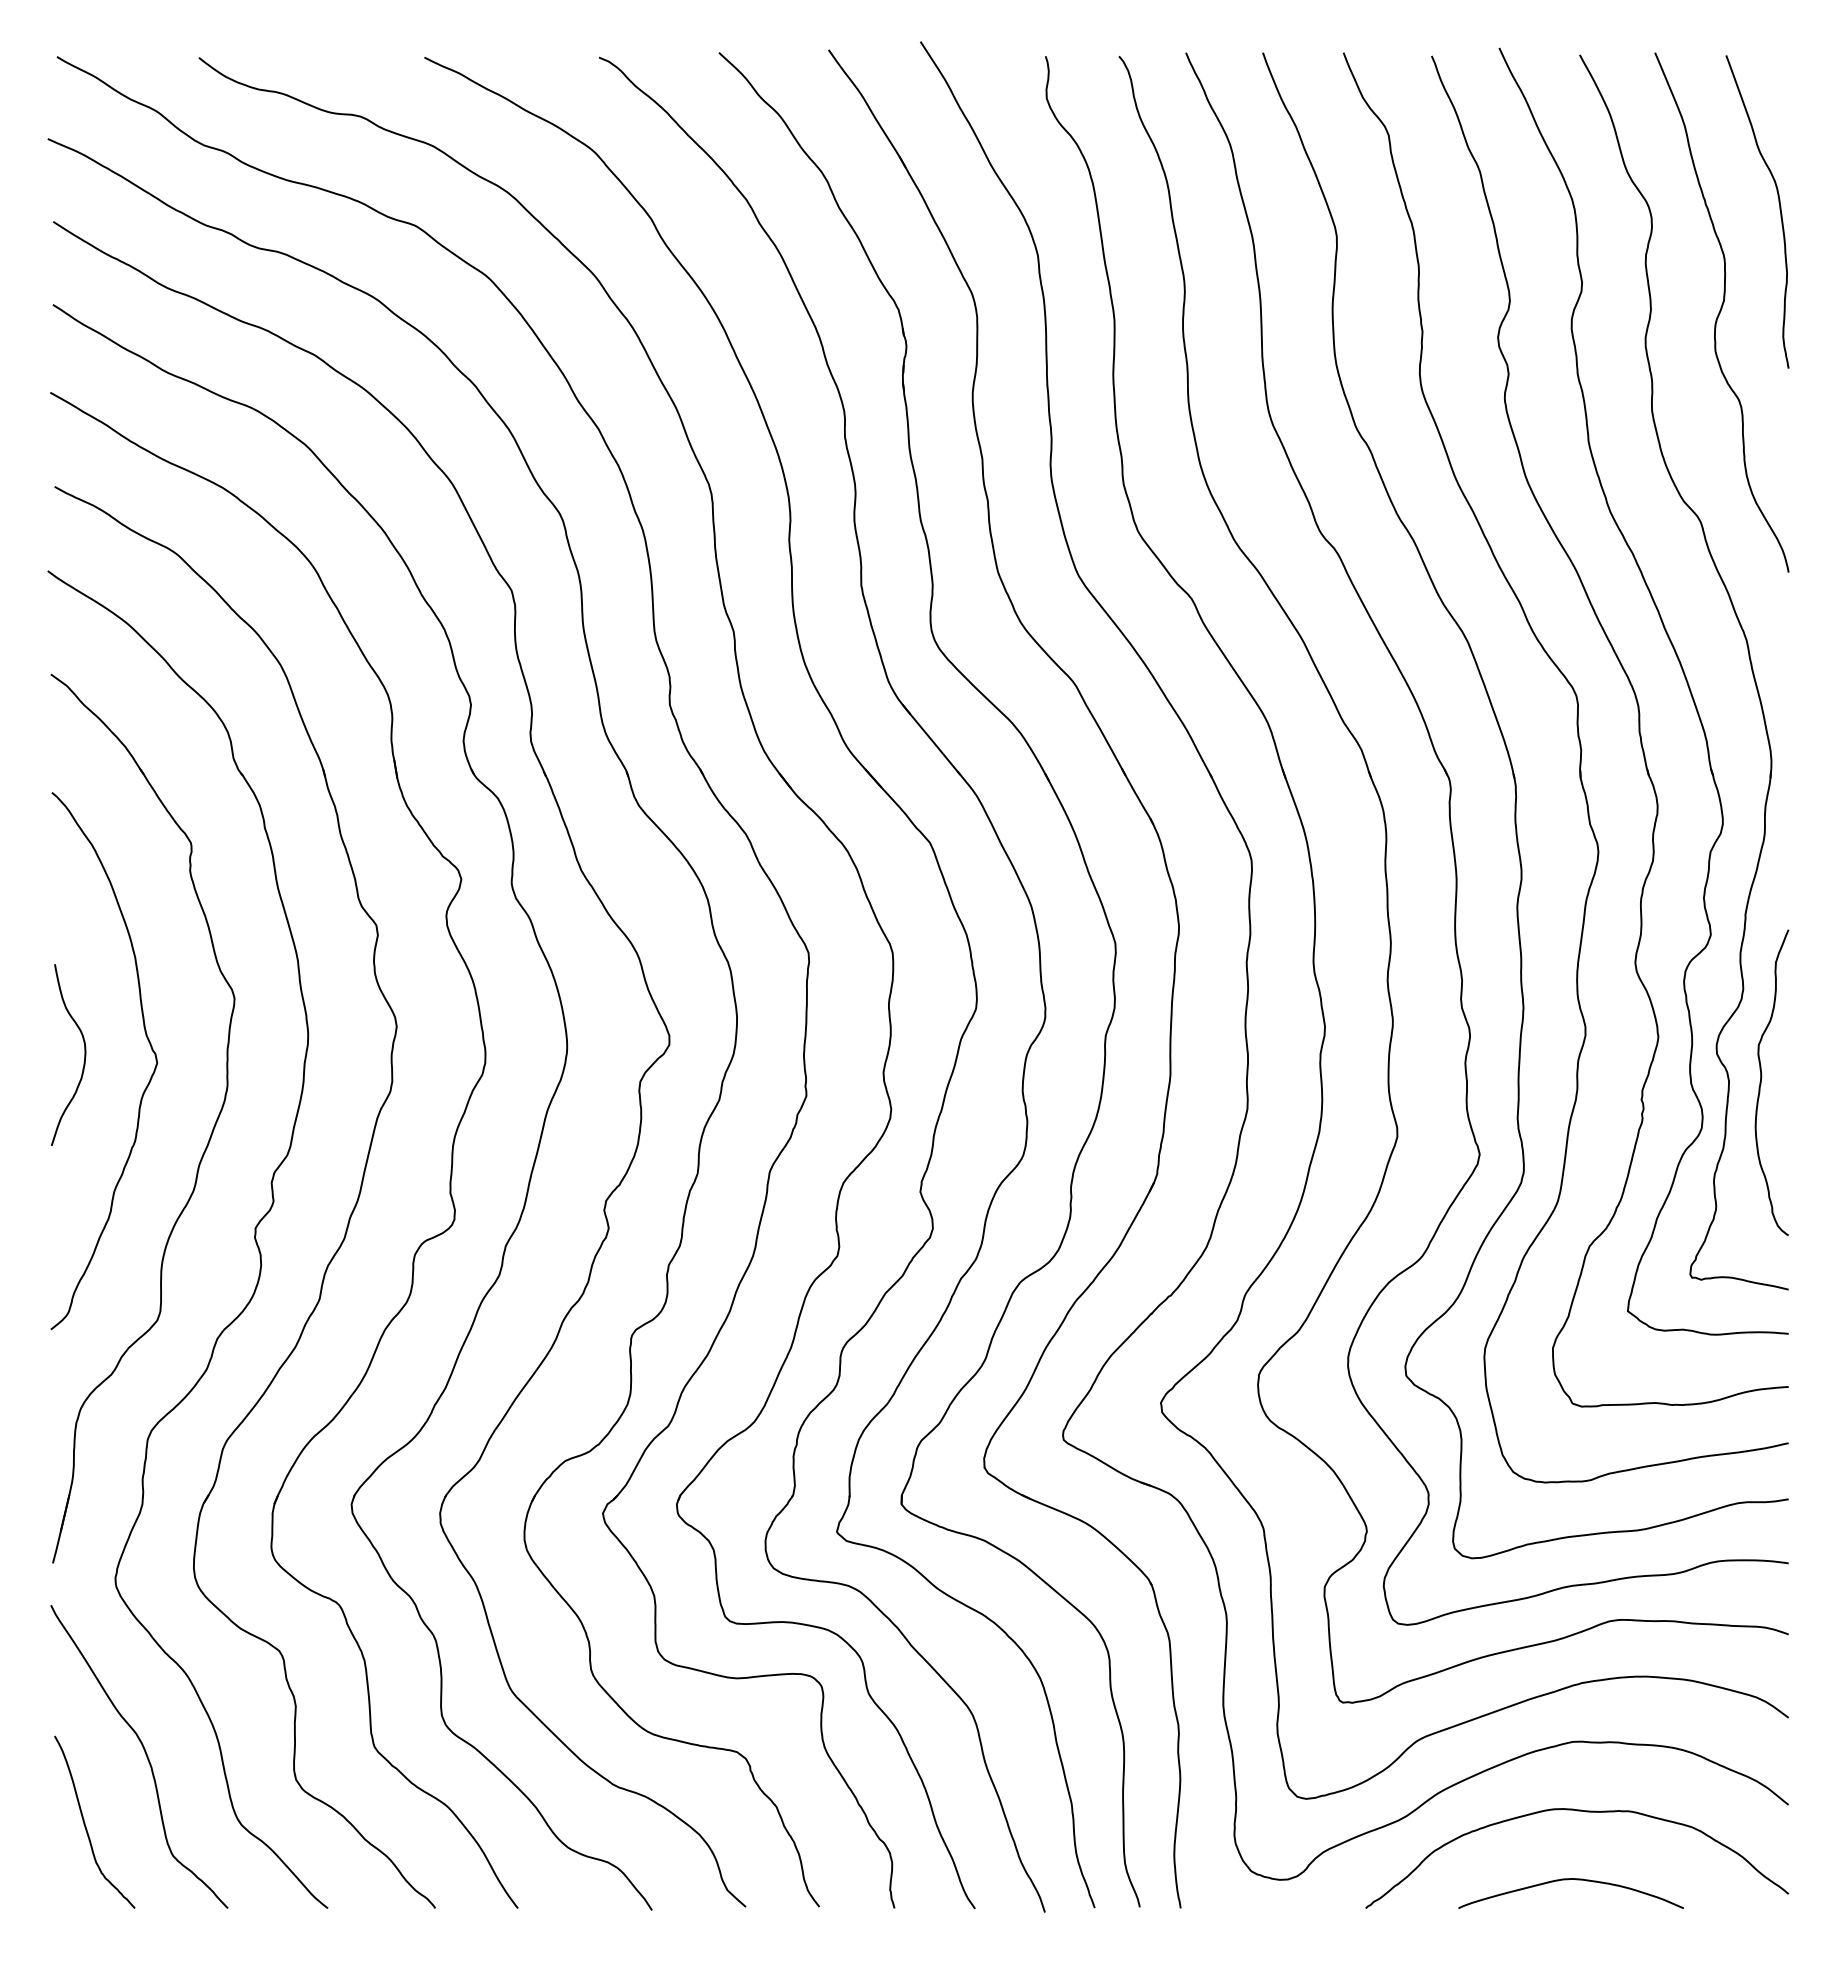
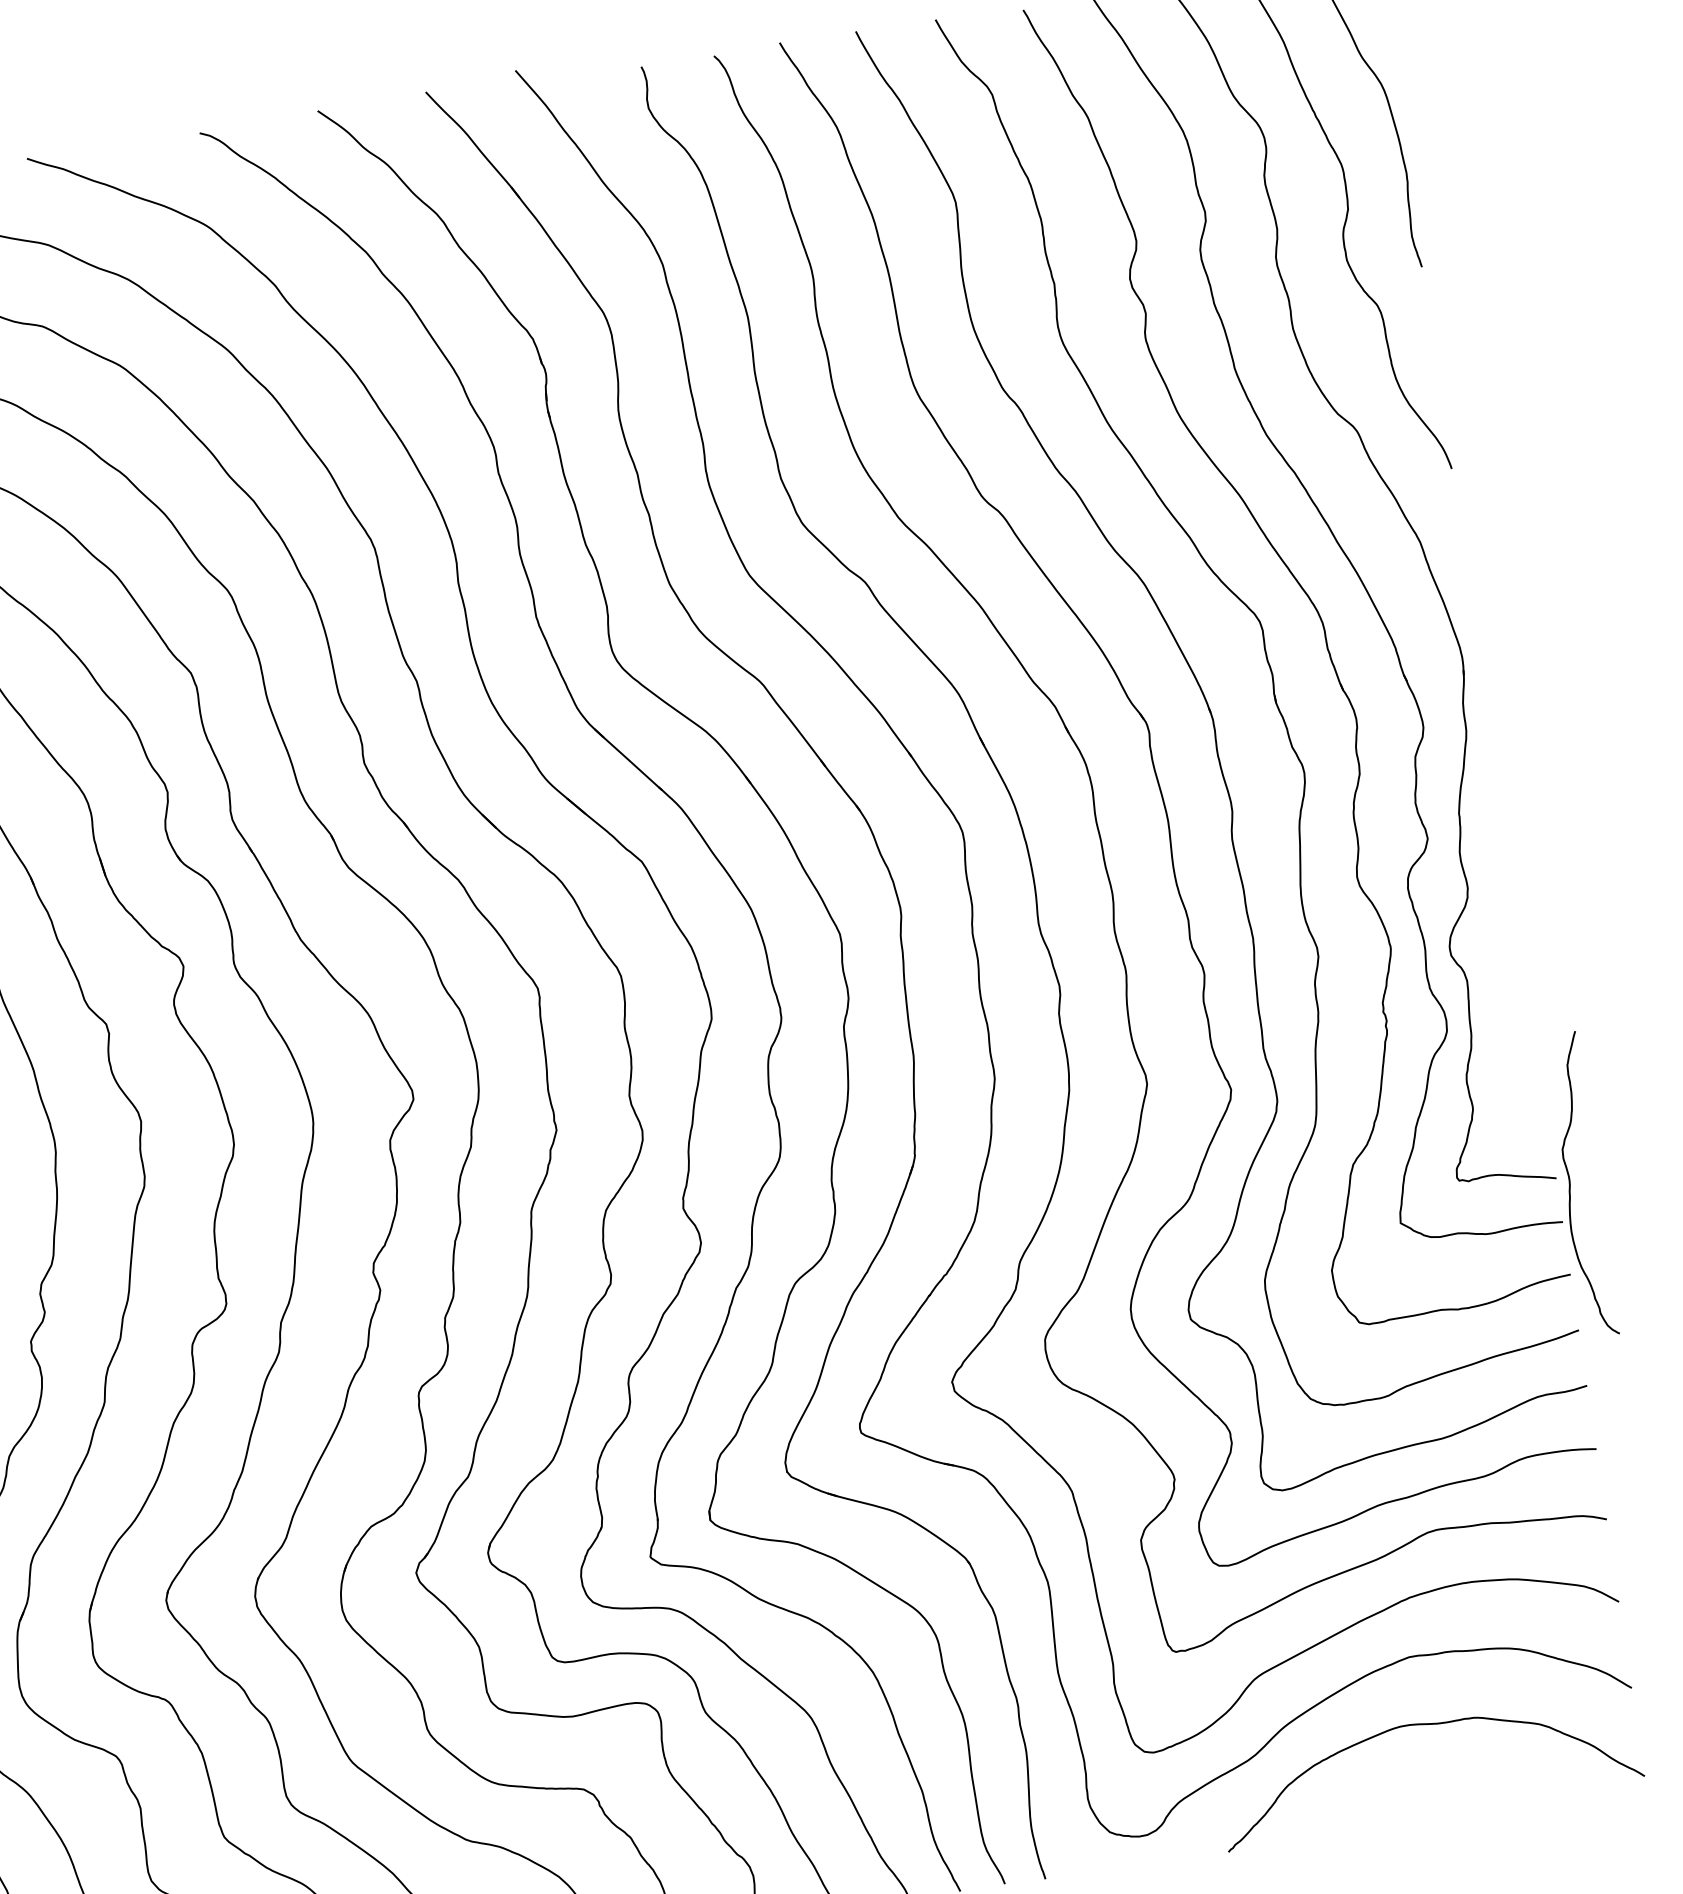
curve: (1761, 1082) -> (1570, 1186), moved
curve: (1568, 1880) -> (1425, 1794), removed

